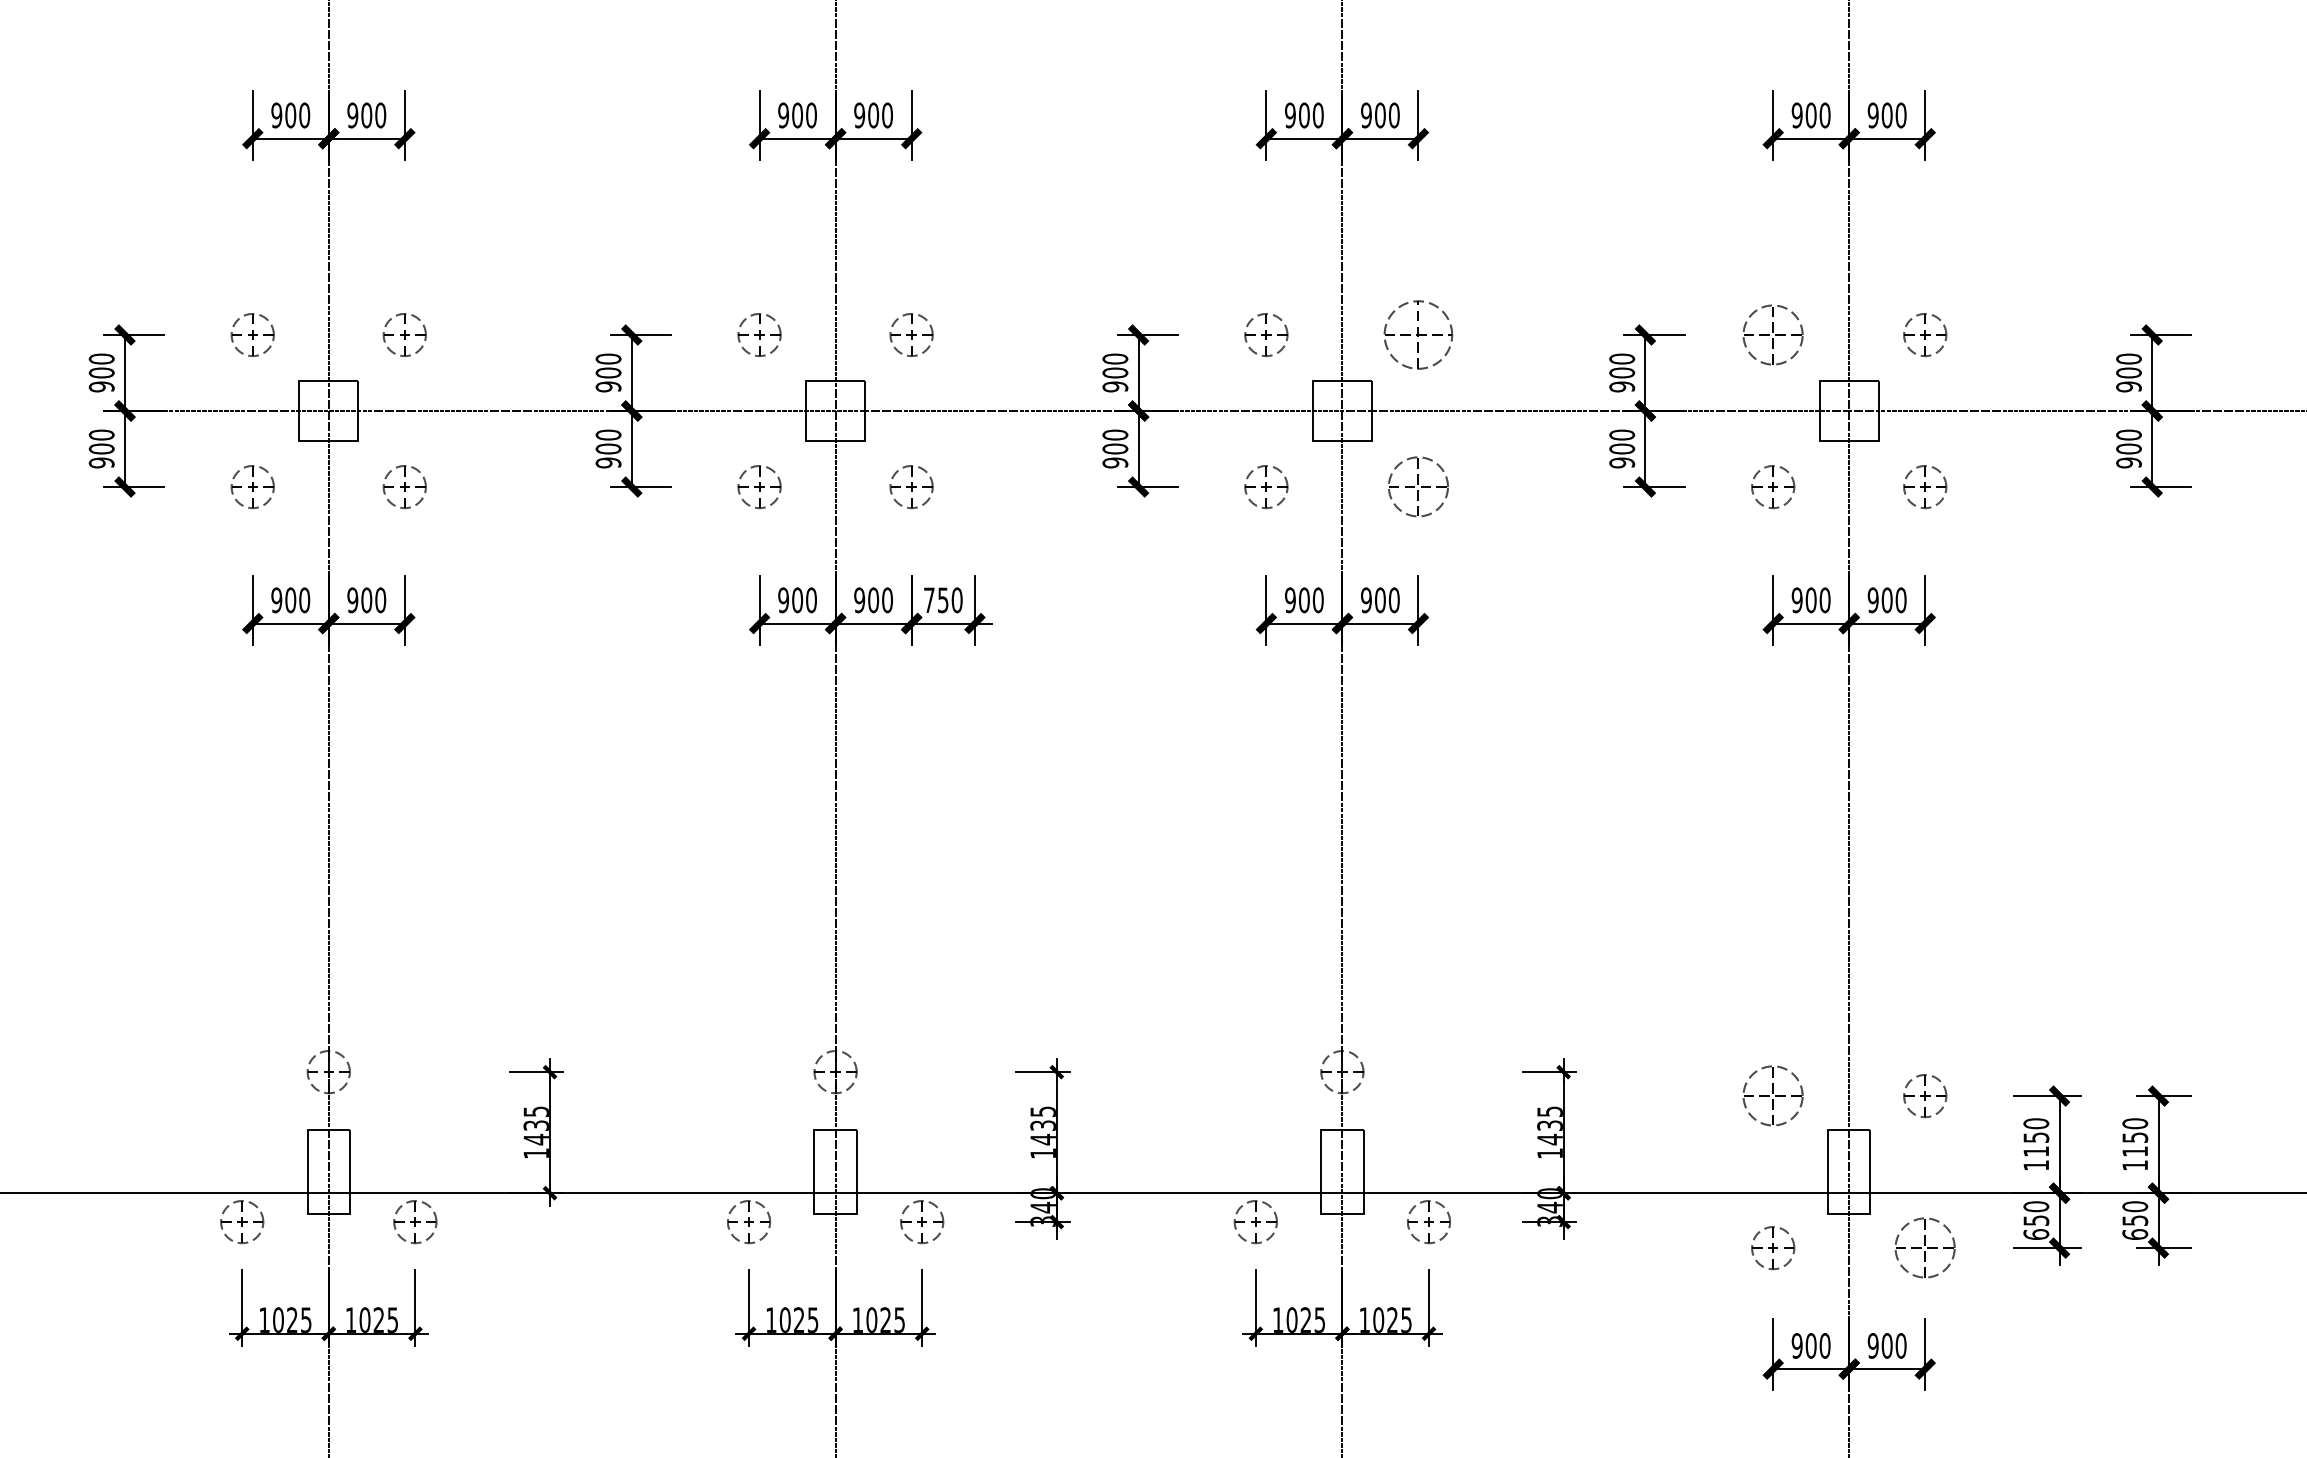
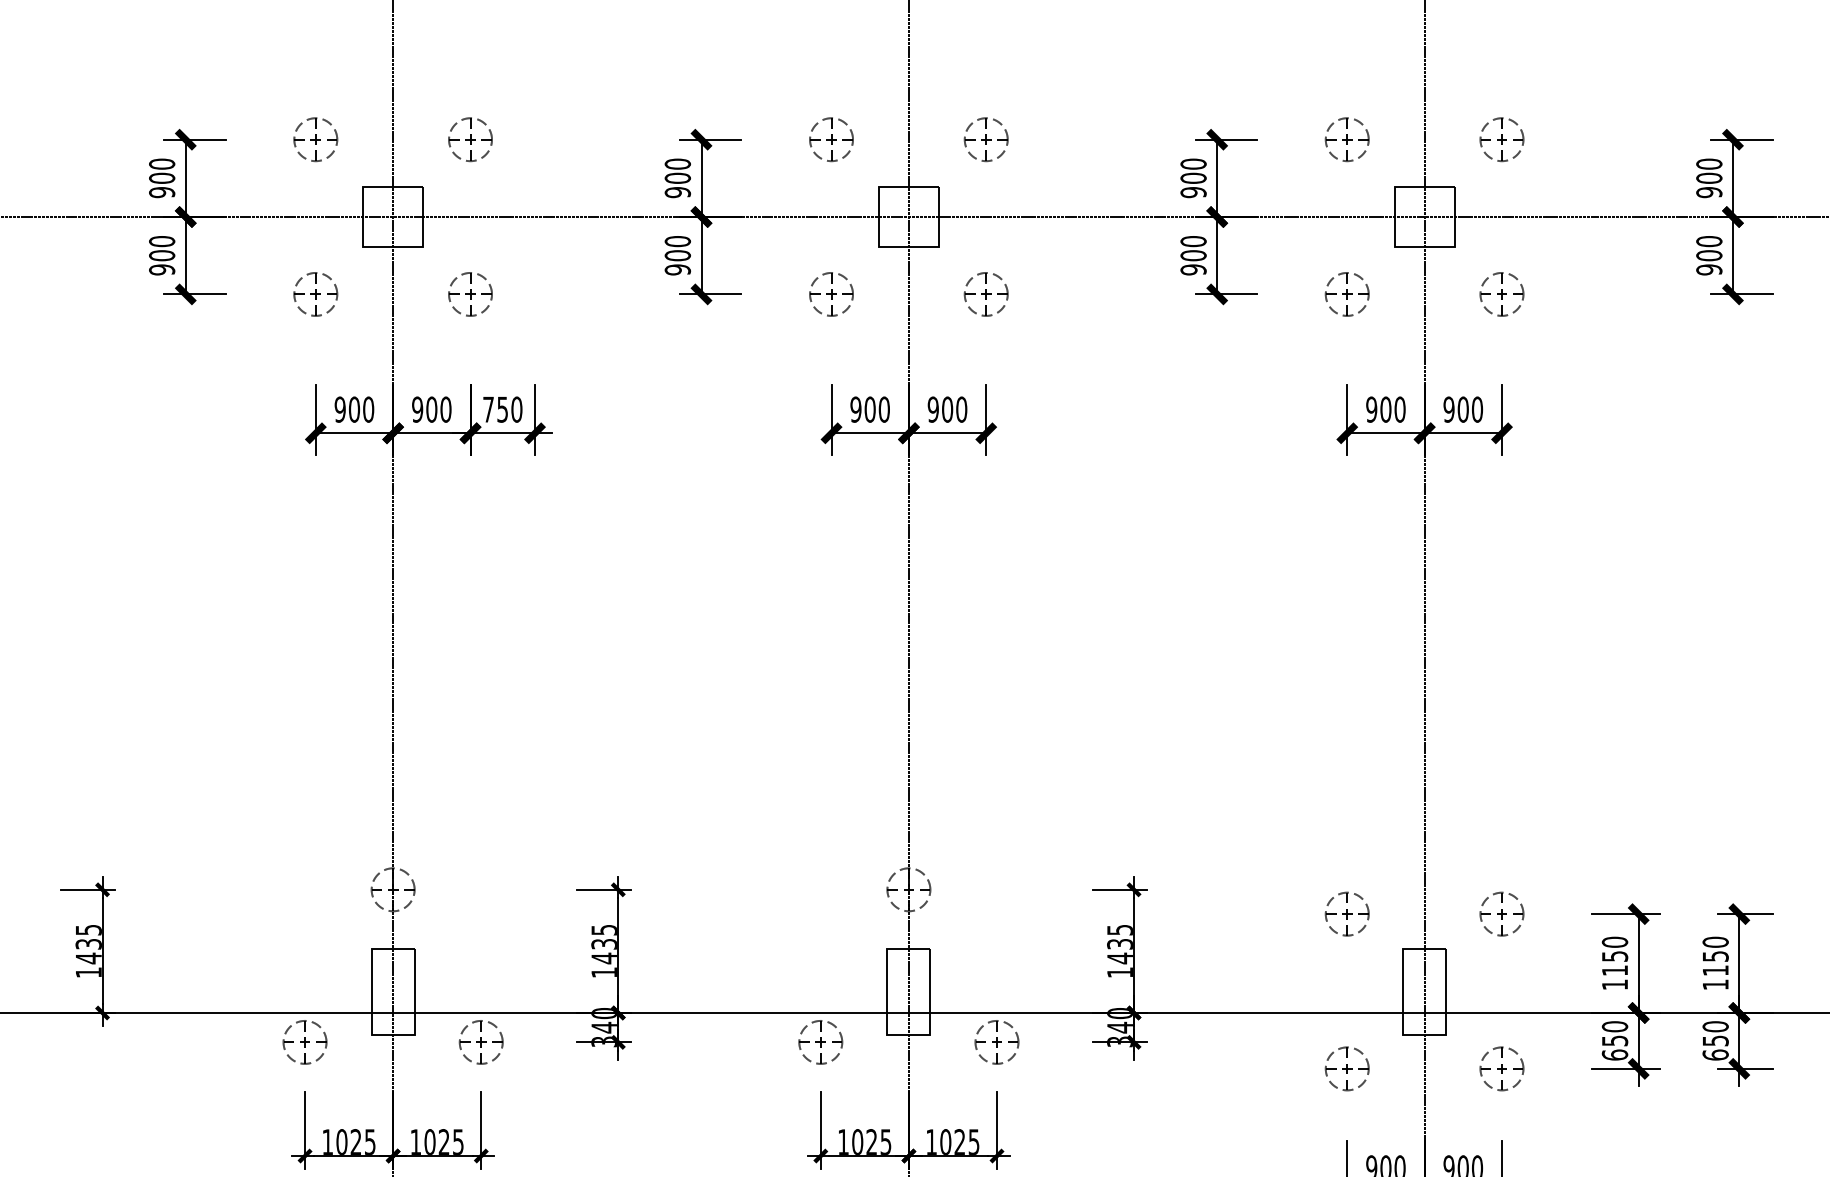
part: (1418, 334) -> (986, 139), size x0.62
part: (1773, 334) -> (1347, 139), size x0.71
part: (1418, 487) -> (986, 294), size x0.71
part: (1773, 1096) -> (1347, 914), size x0.71
part: (1925, 1248) -> (1502, 1069), size x0.71

